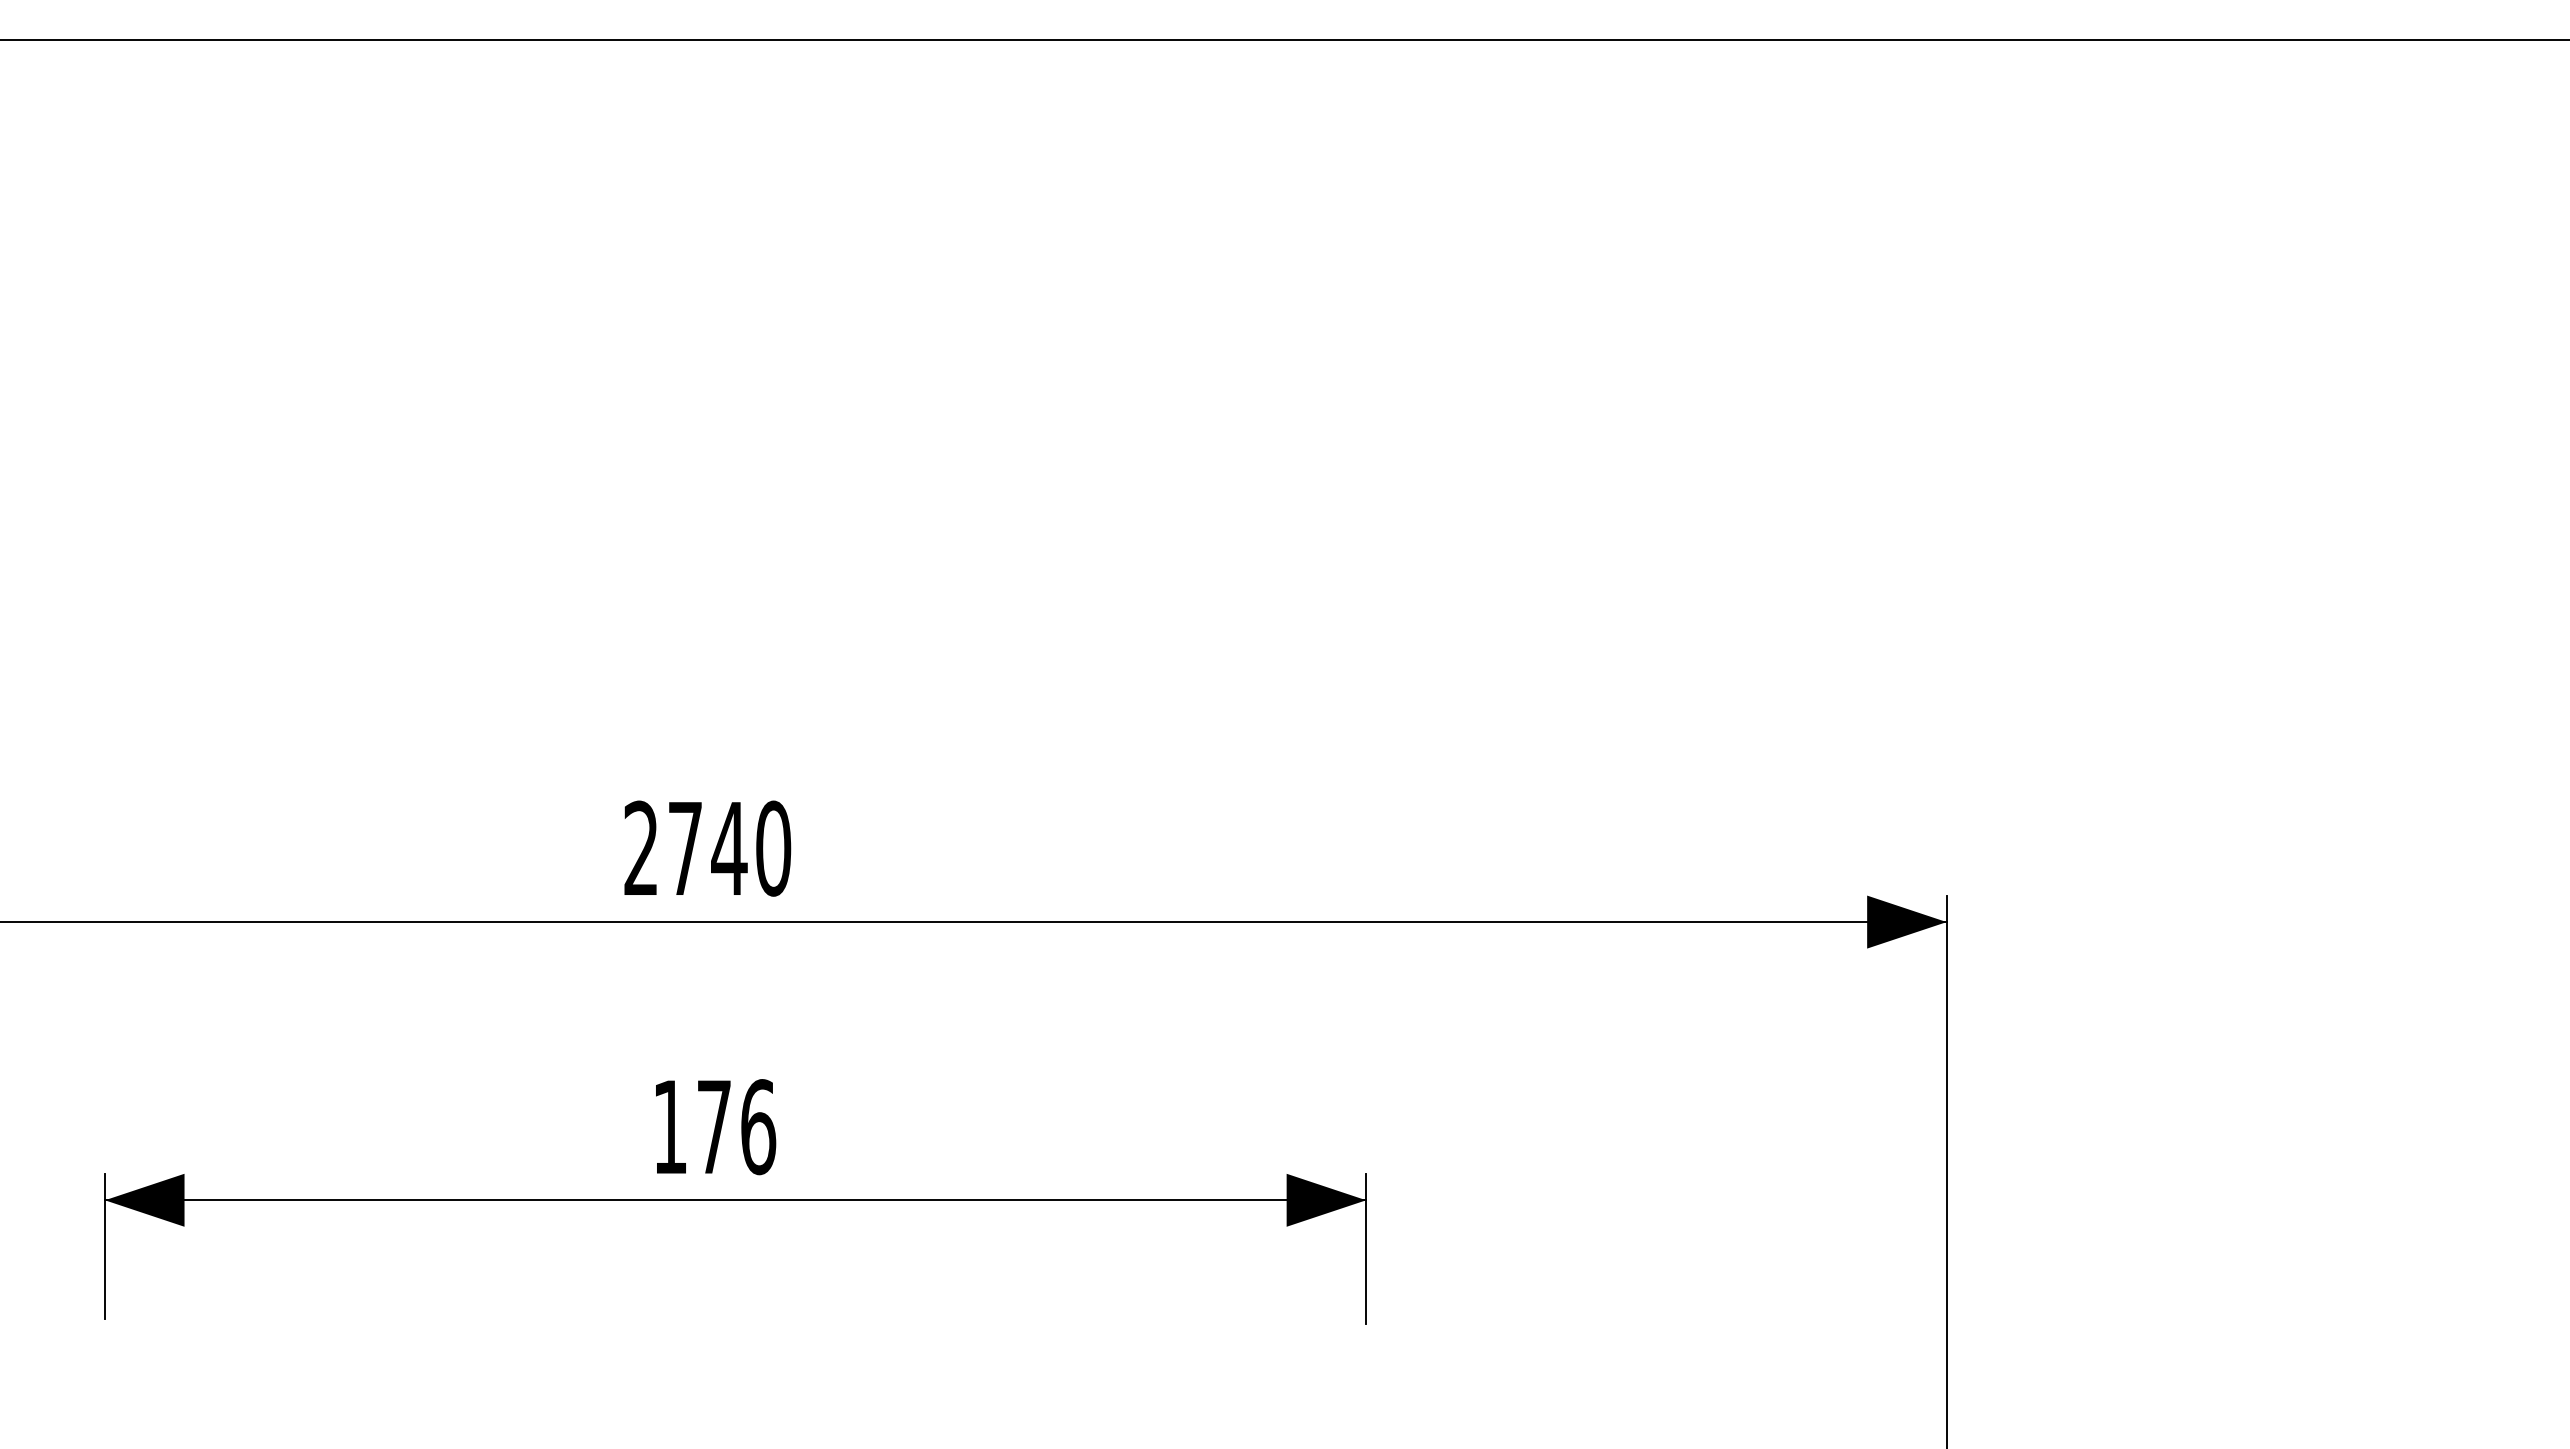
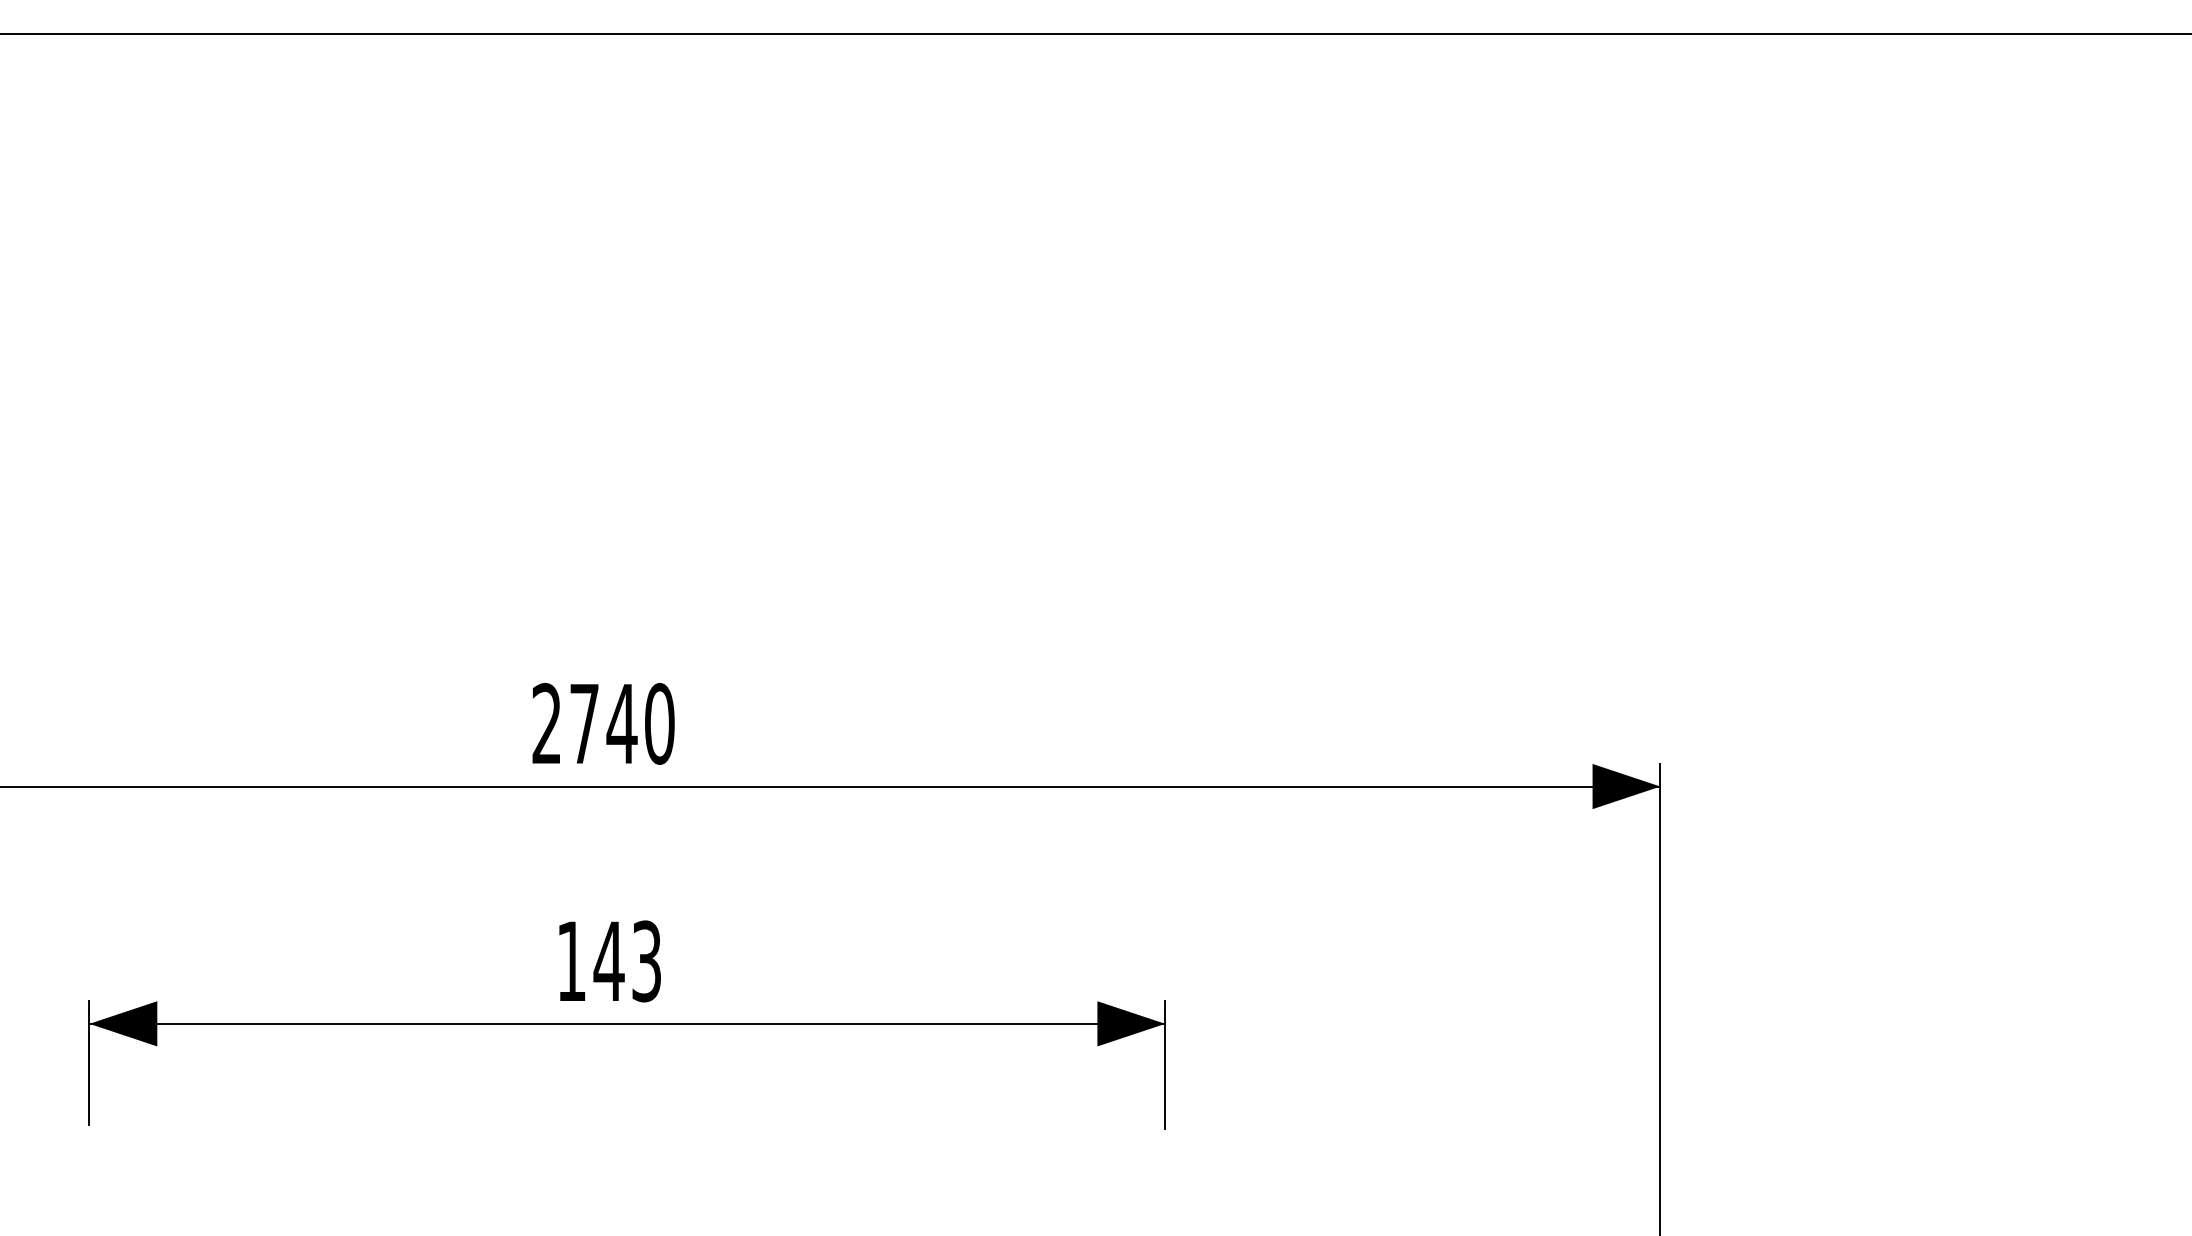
text: (735, 1127) -> (627, 961), 176 -> 143

